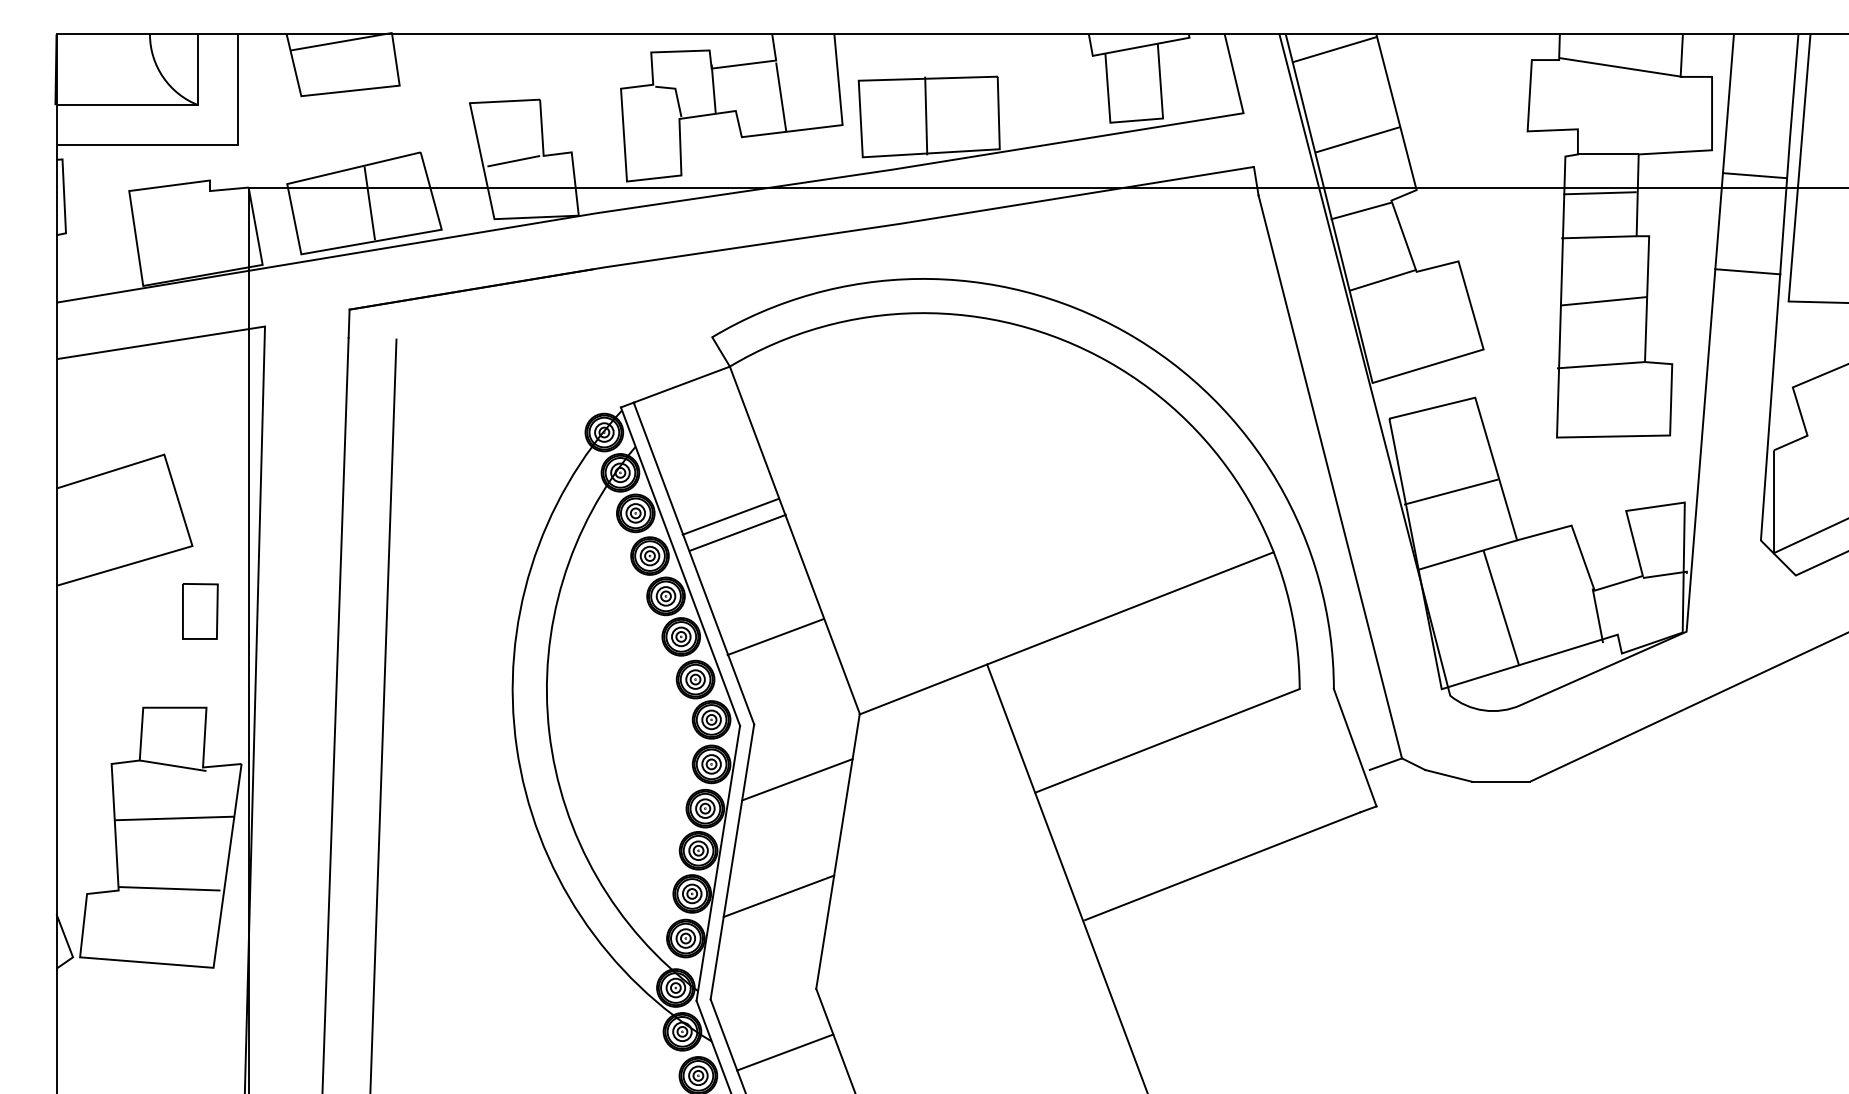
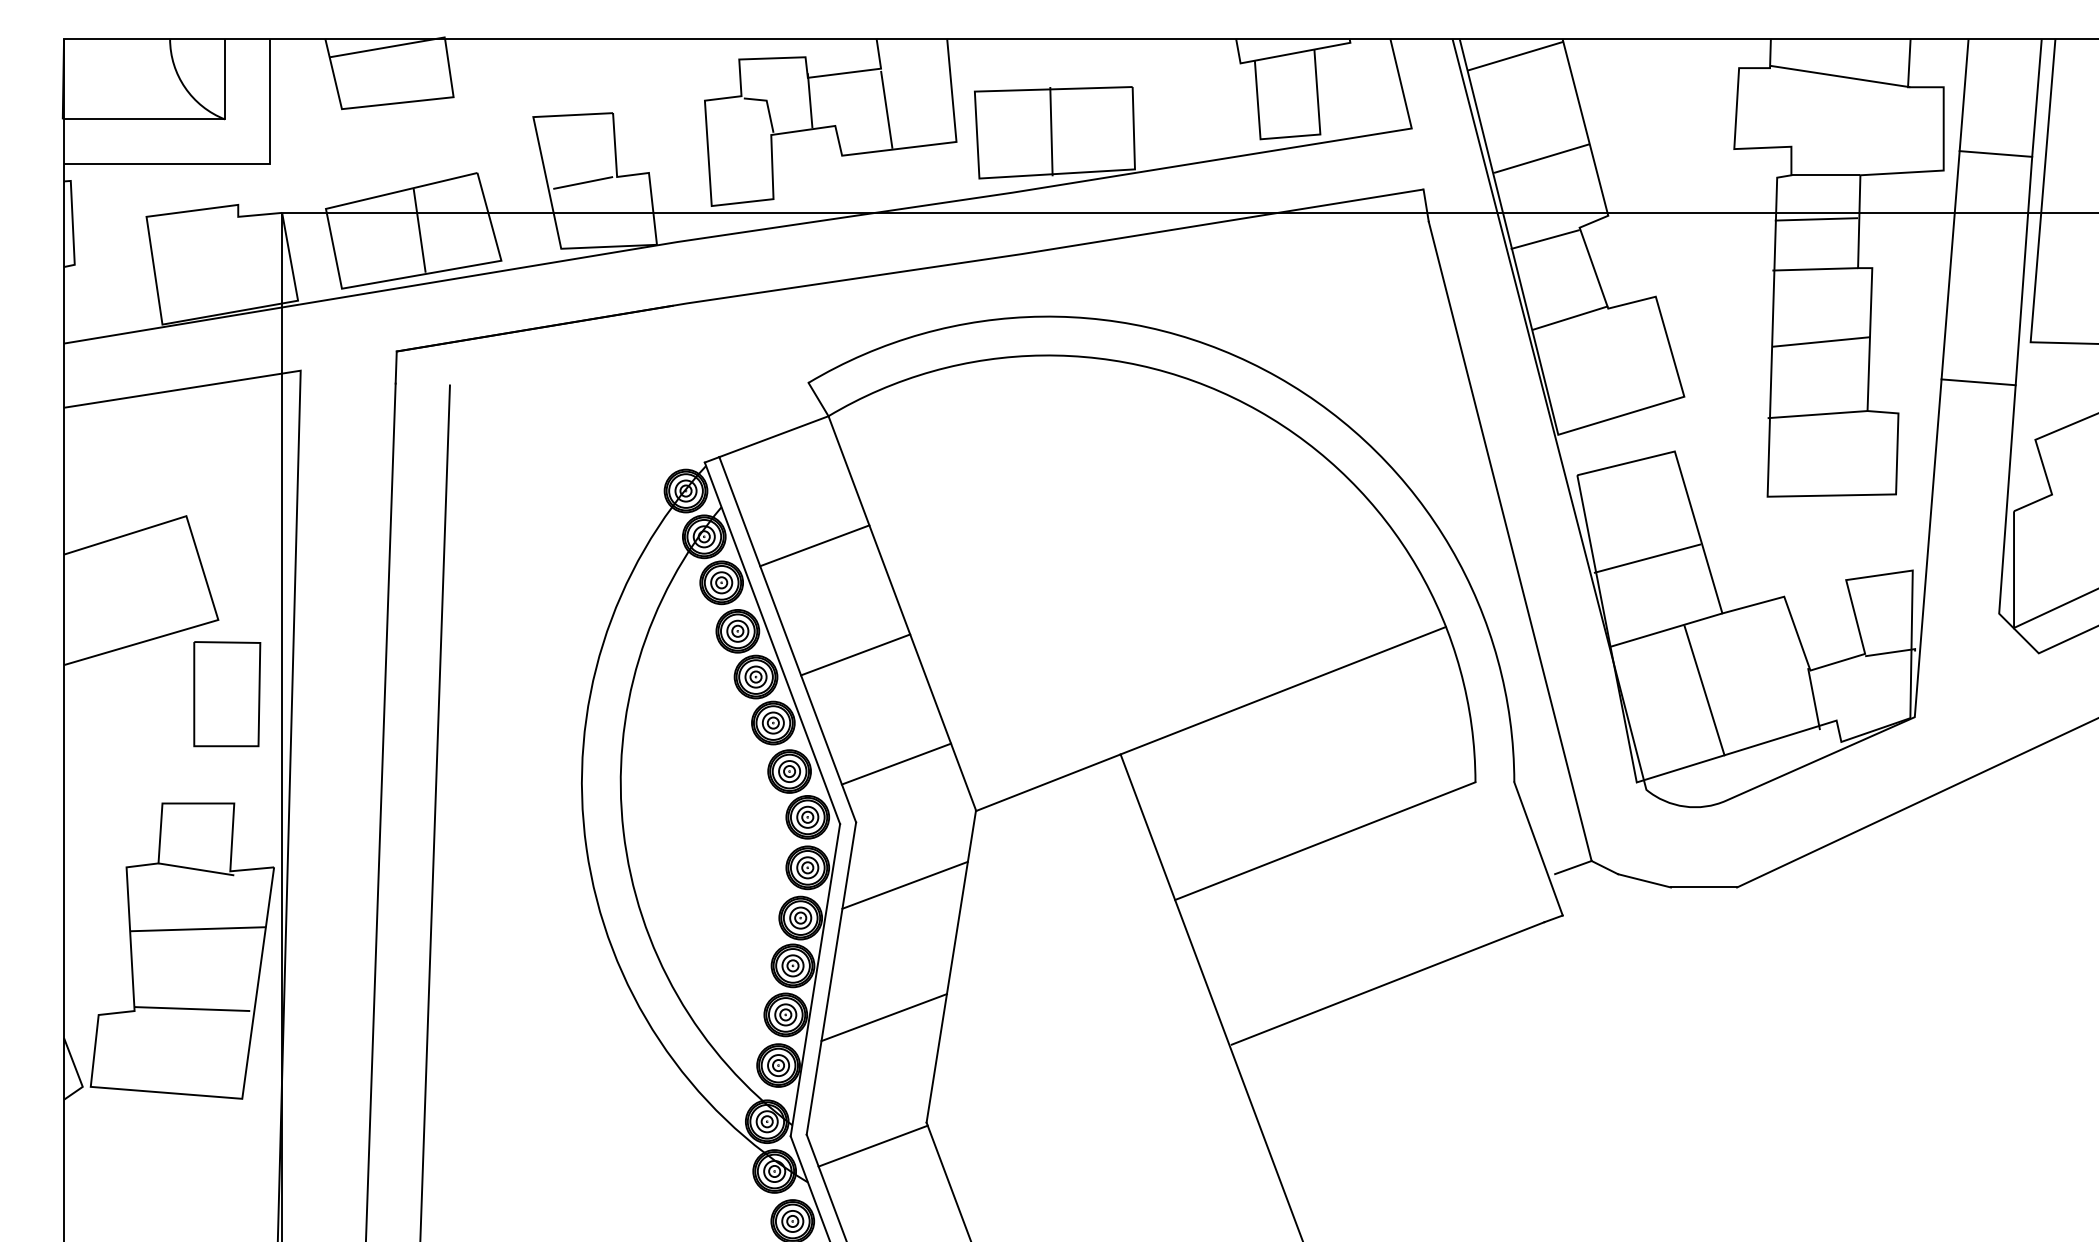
line: (1755, 175) -> (1996, 153), moved
line: (1747, 271) -> (1978, 381), moved
line: (730, 516) -> (814, 545), moved
line: (737, 532) -> (855, 654), moved
part: (200, 611) -> (227, 694), size x1.67
line: (775, 637) -> (896, 764), moved
line: (785, 1052) -> (873, 1146), moved

